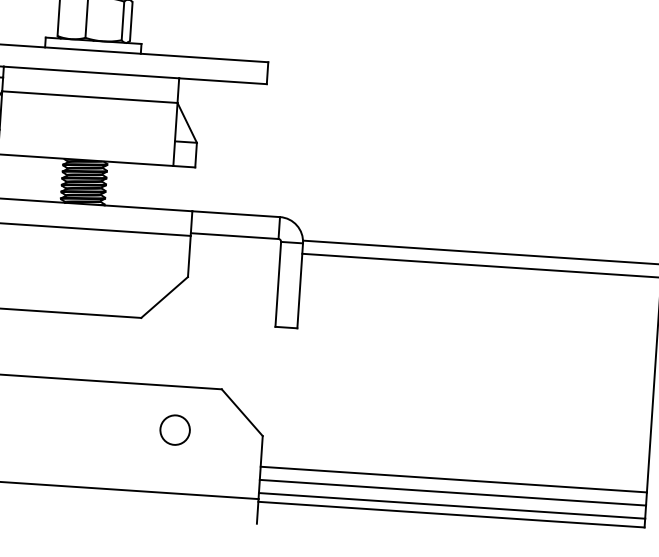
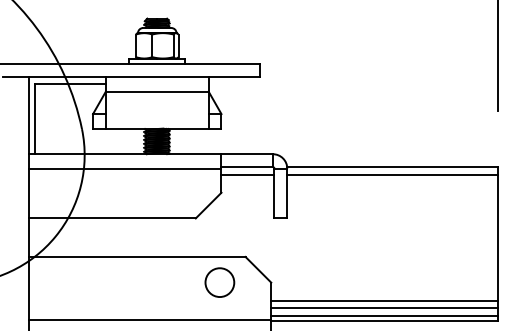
line: (234, 248) -> (247, 174), added
circle: (174, 429) -> (219, 282), size x1.67

